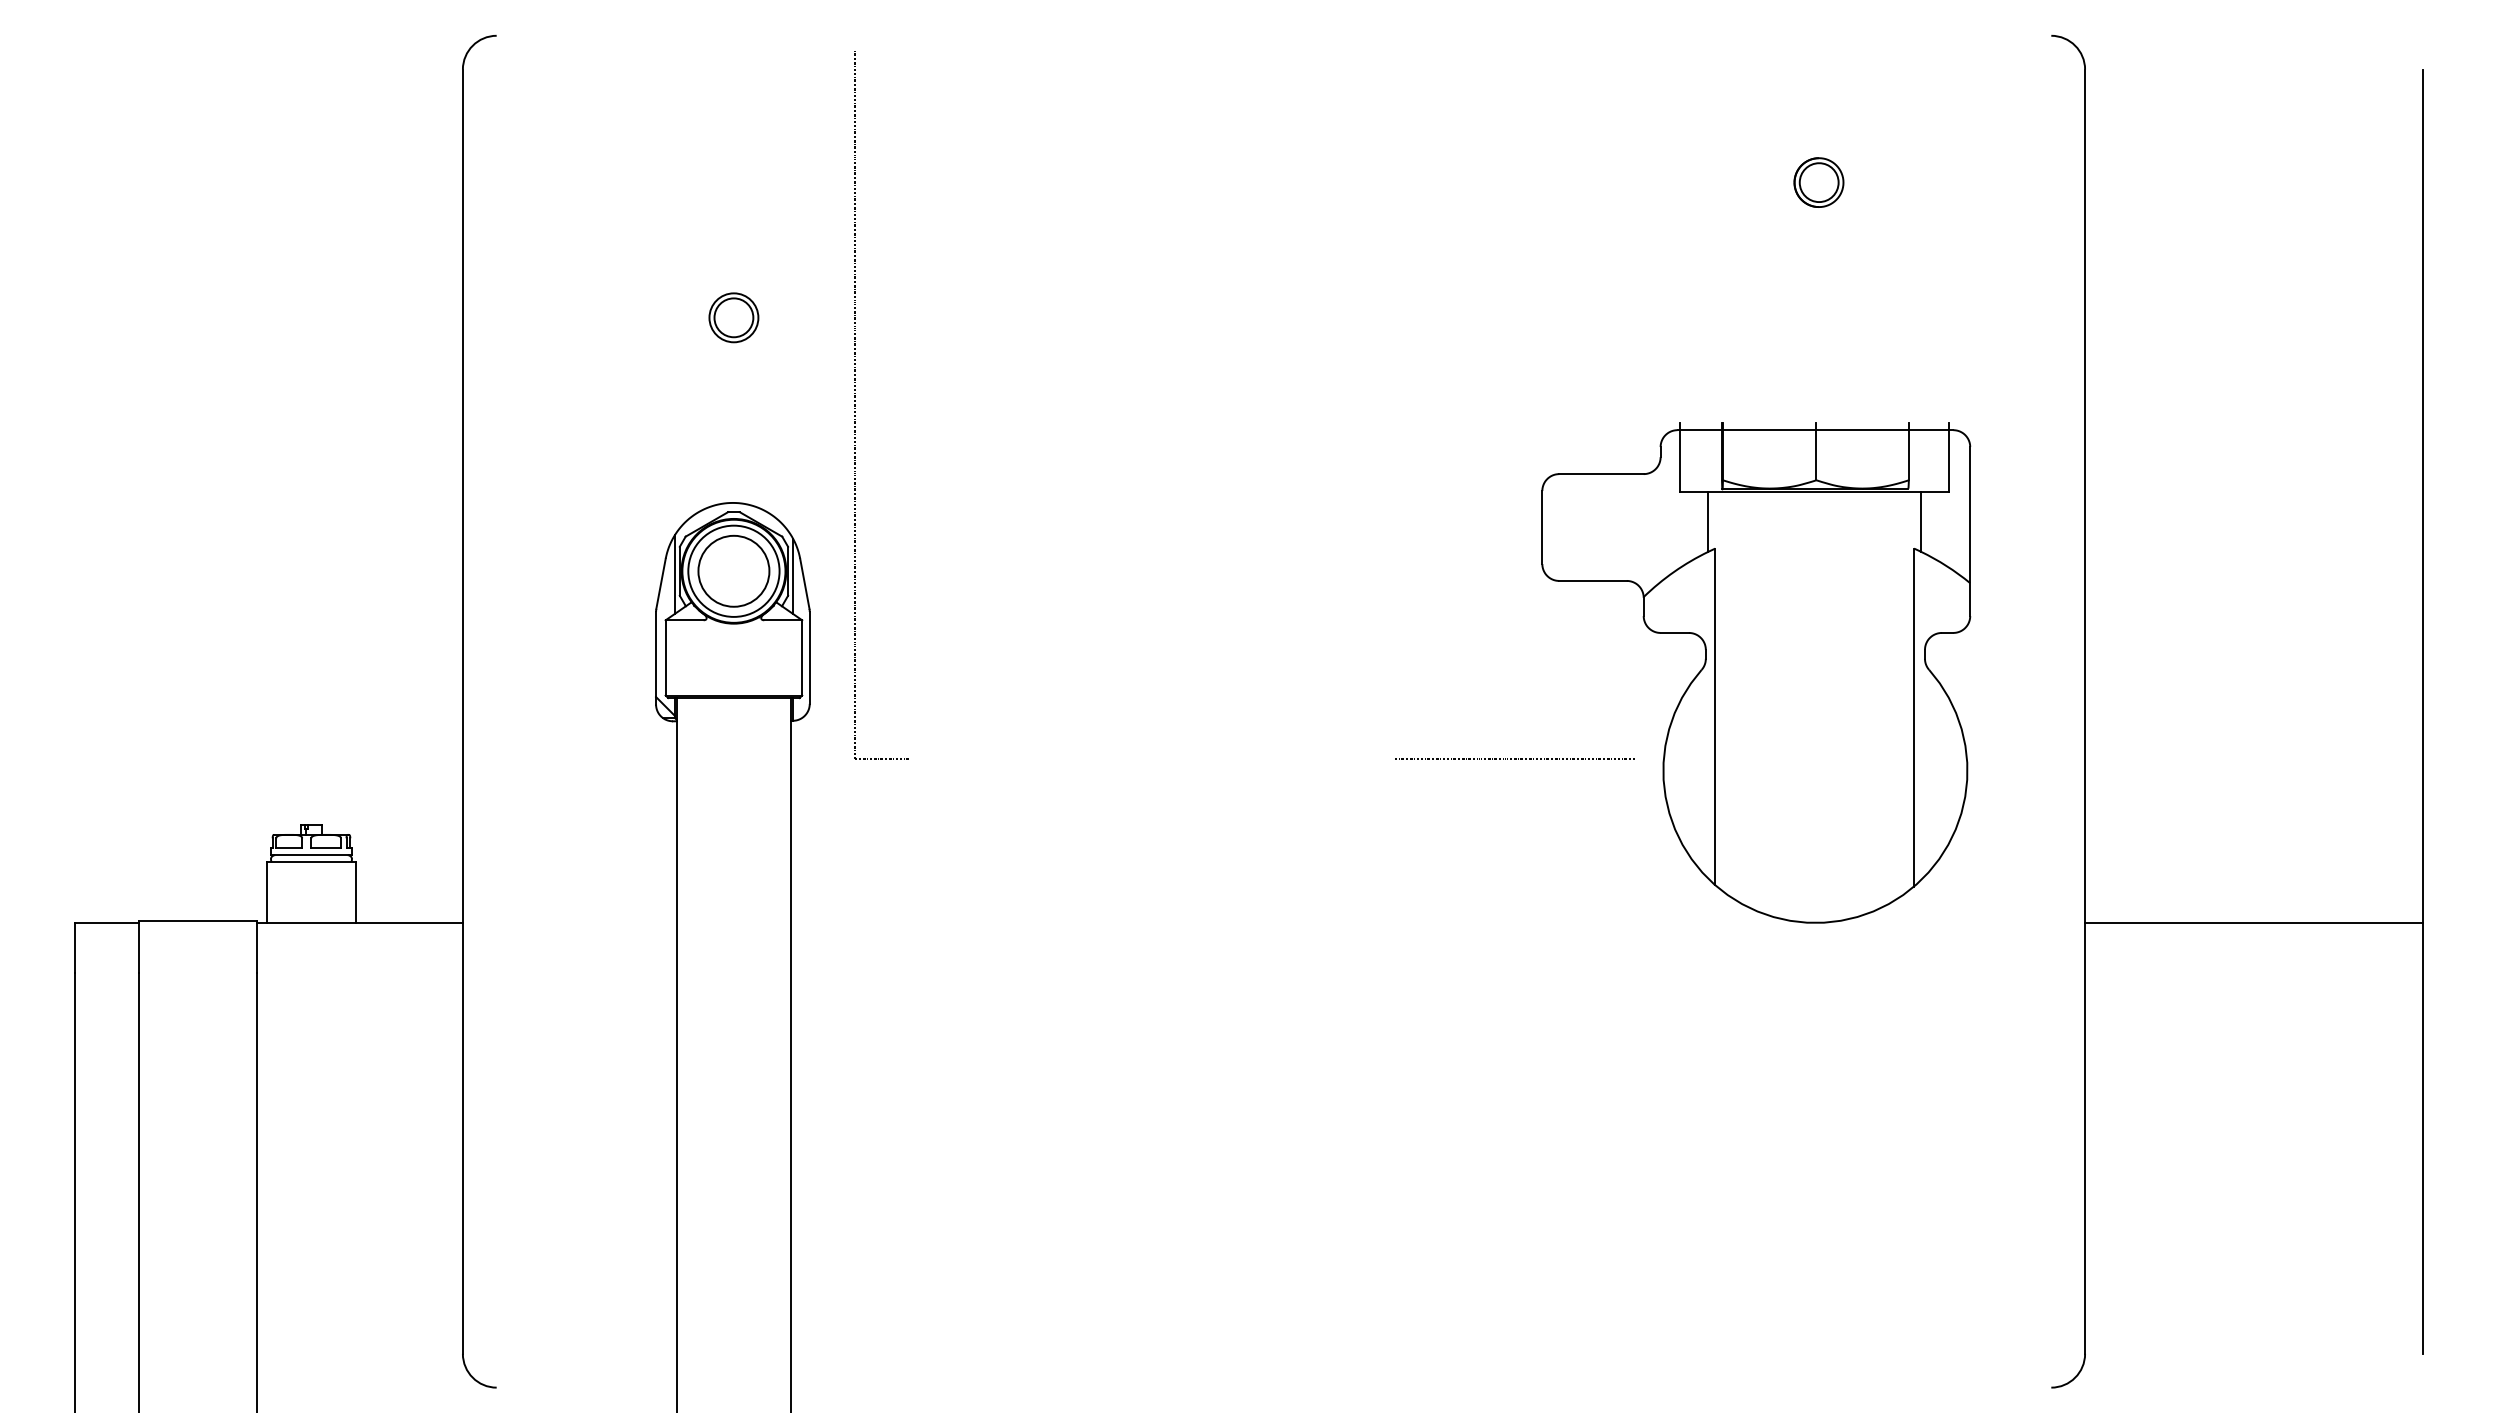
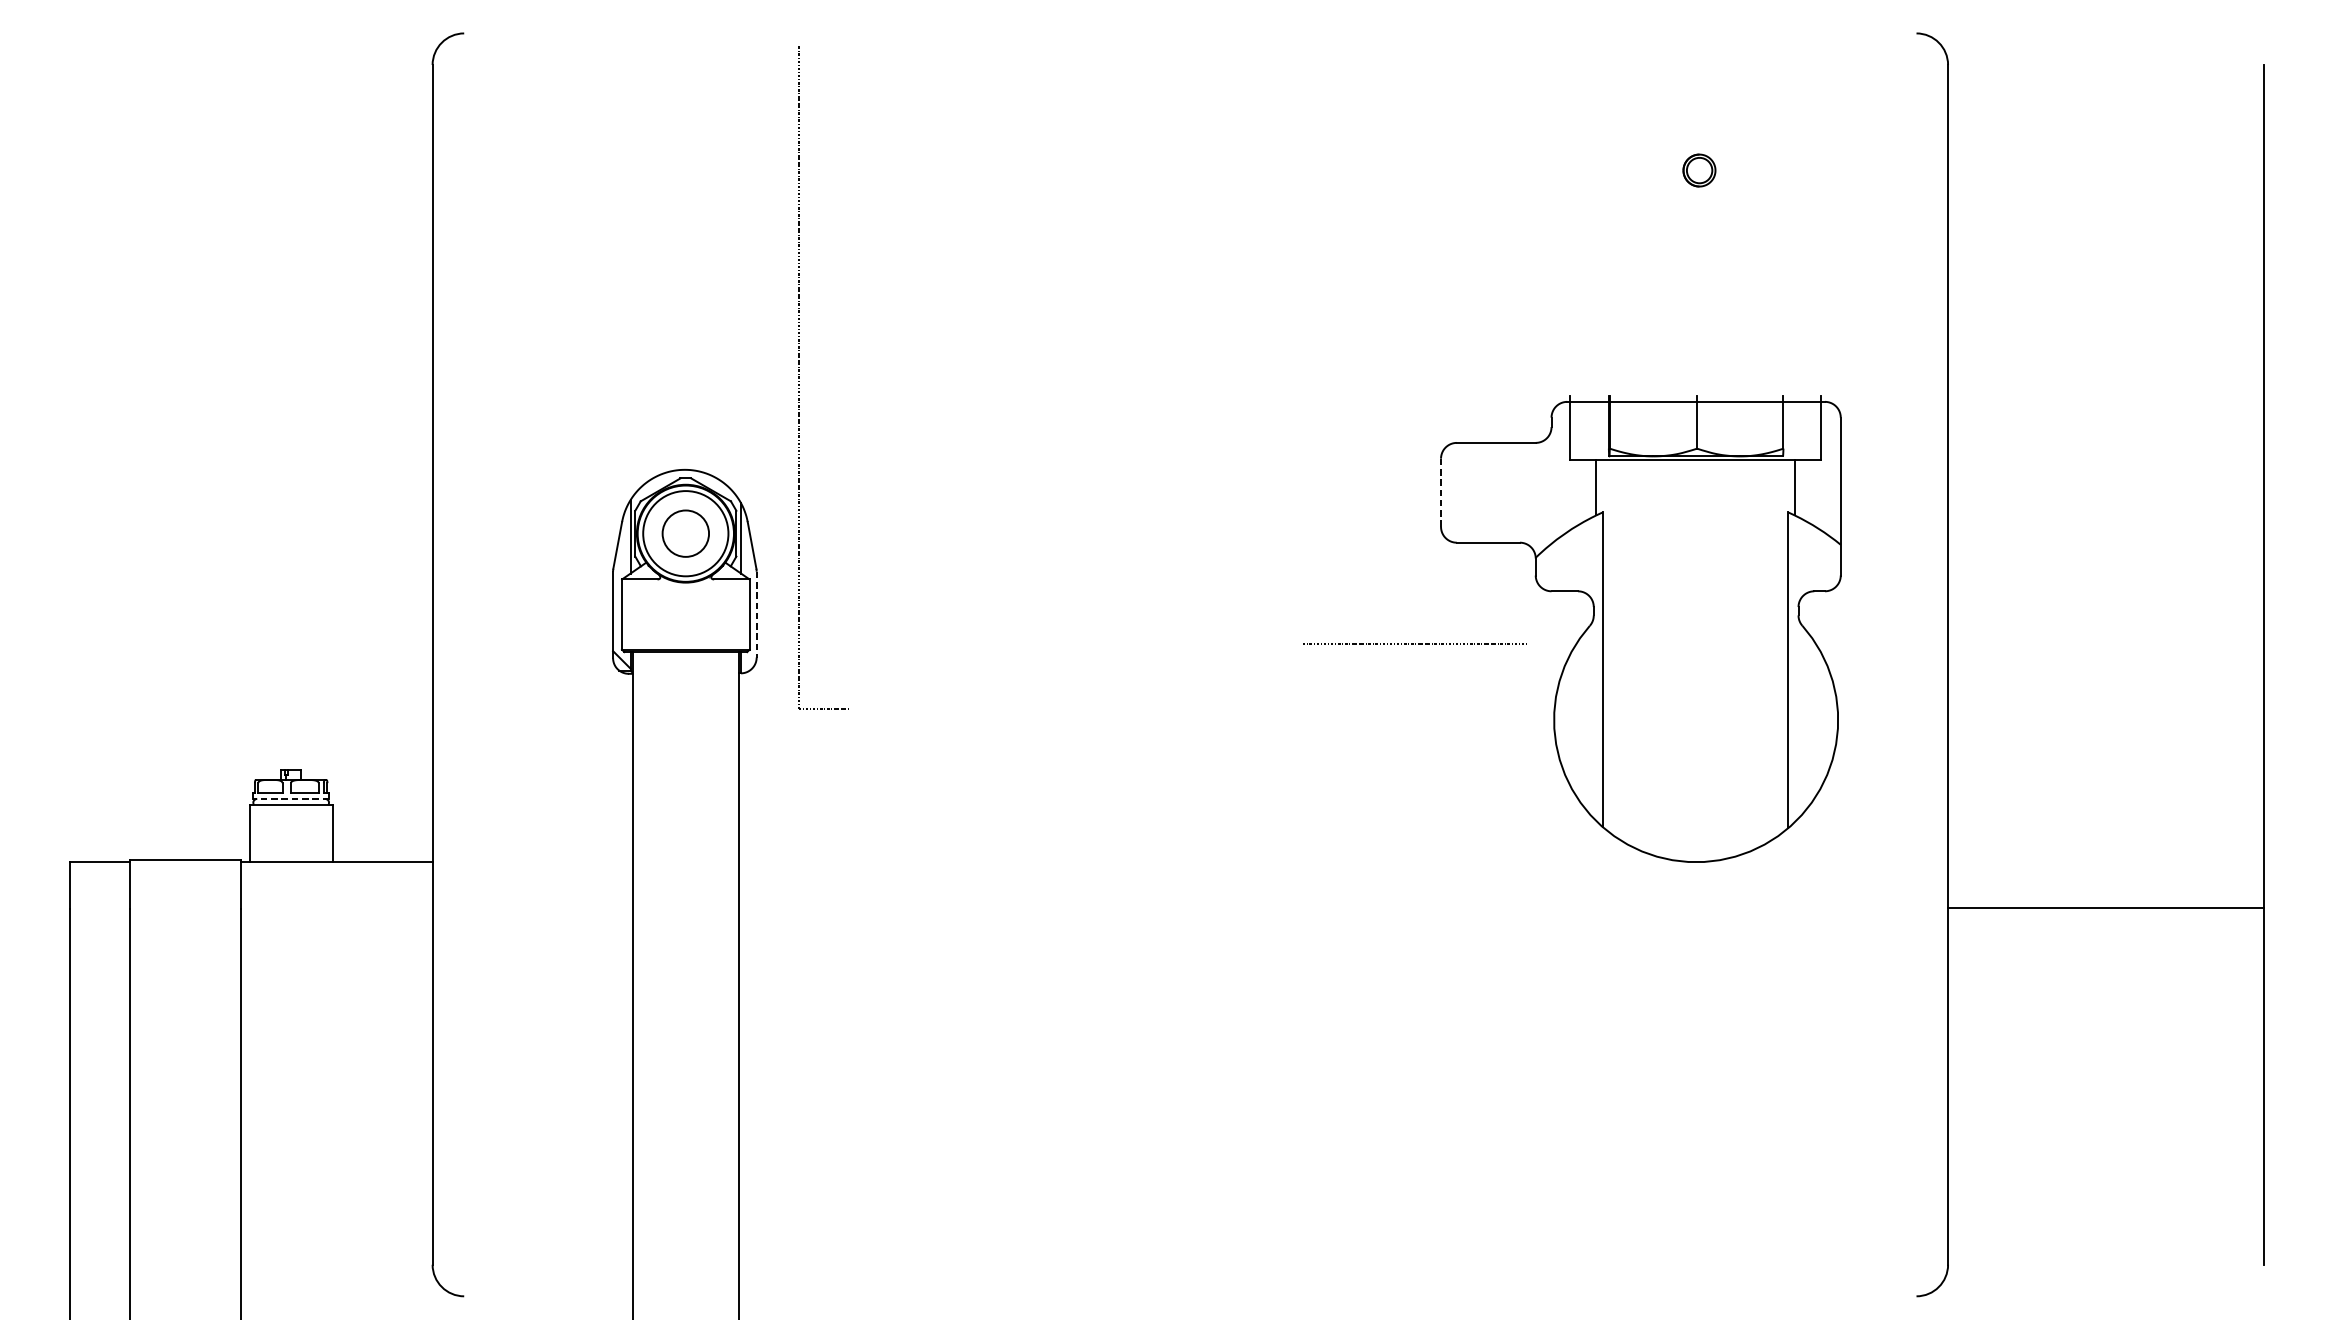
part: (1818, 182) -> (1699, 170), size x0.7
part: (733, 317) -> (685, 296), removed
line: (1542, 527) -> (1441, 492), solid -> dashed
circle: (733, 570) -> (685, 532), size x0.7
line: (809, 657) -> (756, 614), solid -> dashed
line: (1514, 758) -> (1415, 644), moved
line: (311, 855) -> (291, 799), solid -> dashed
line: (2254, 922) -> (2106, 907), moved

